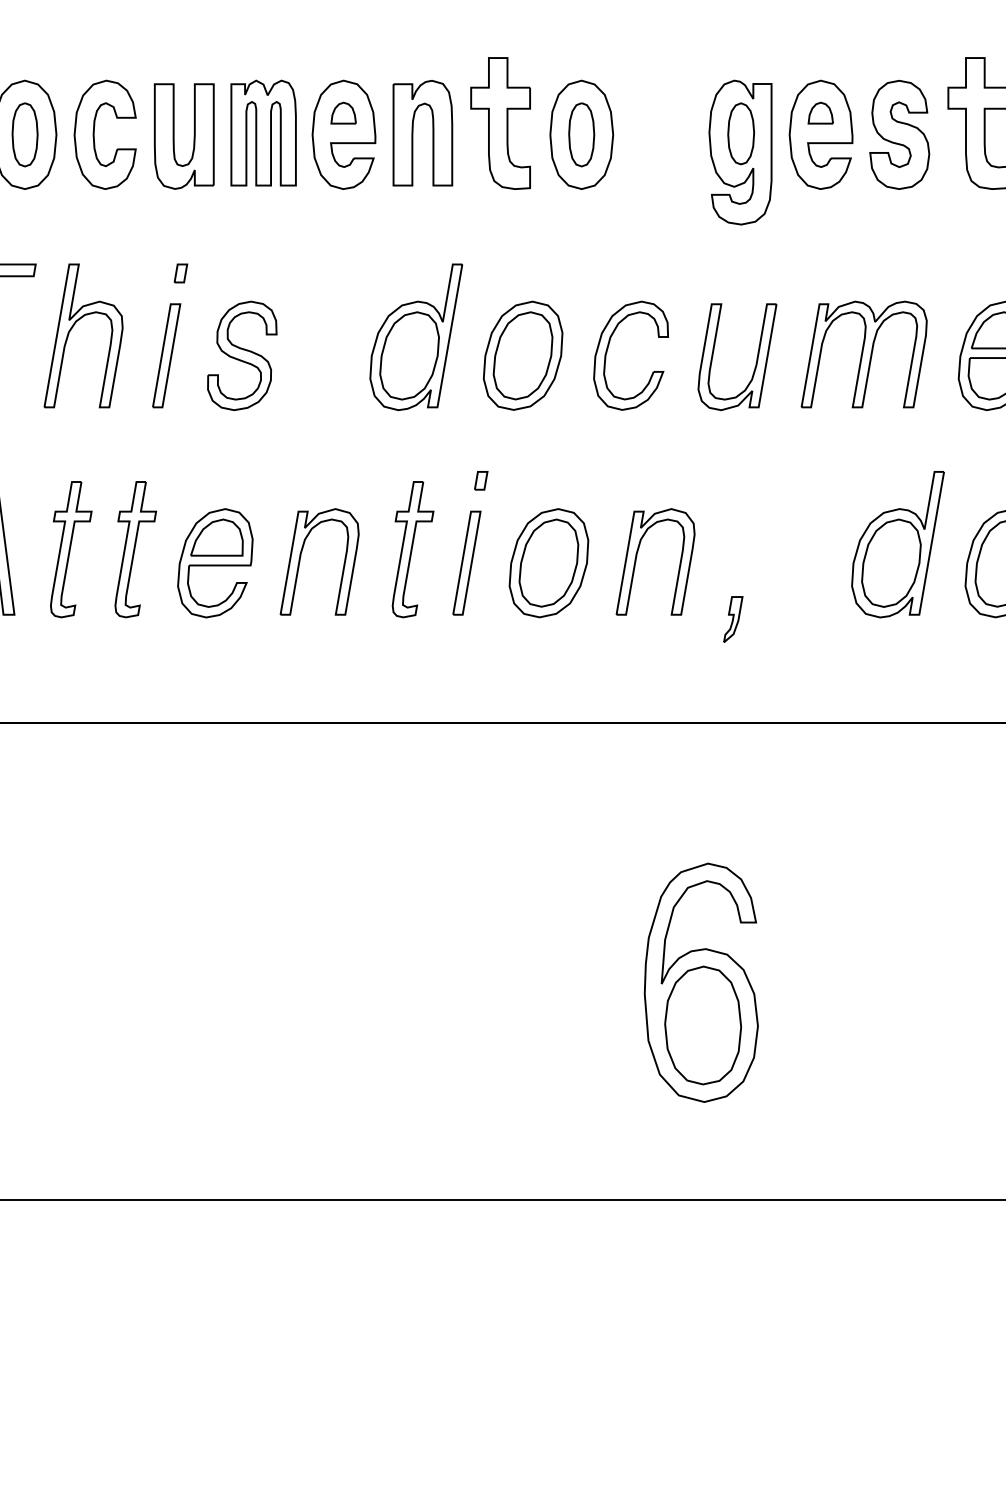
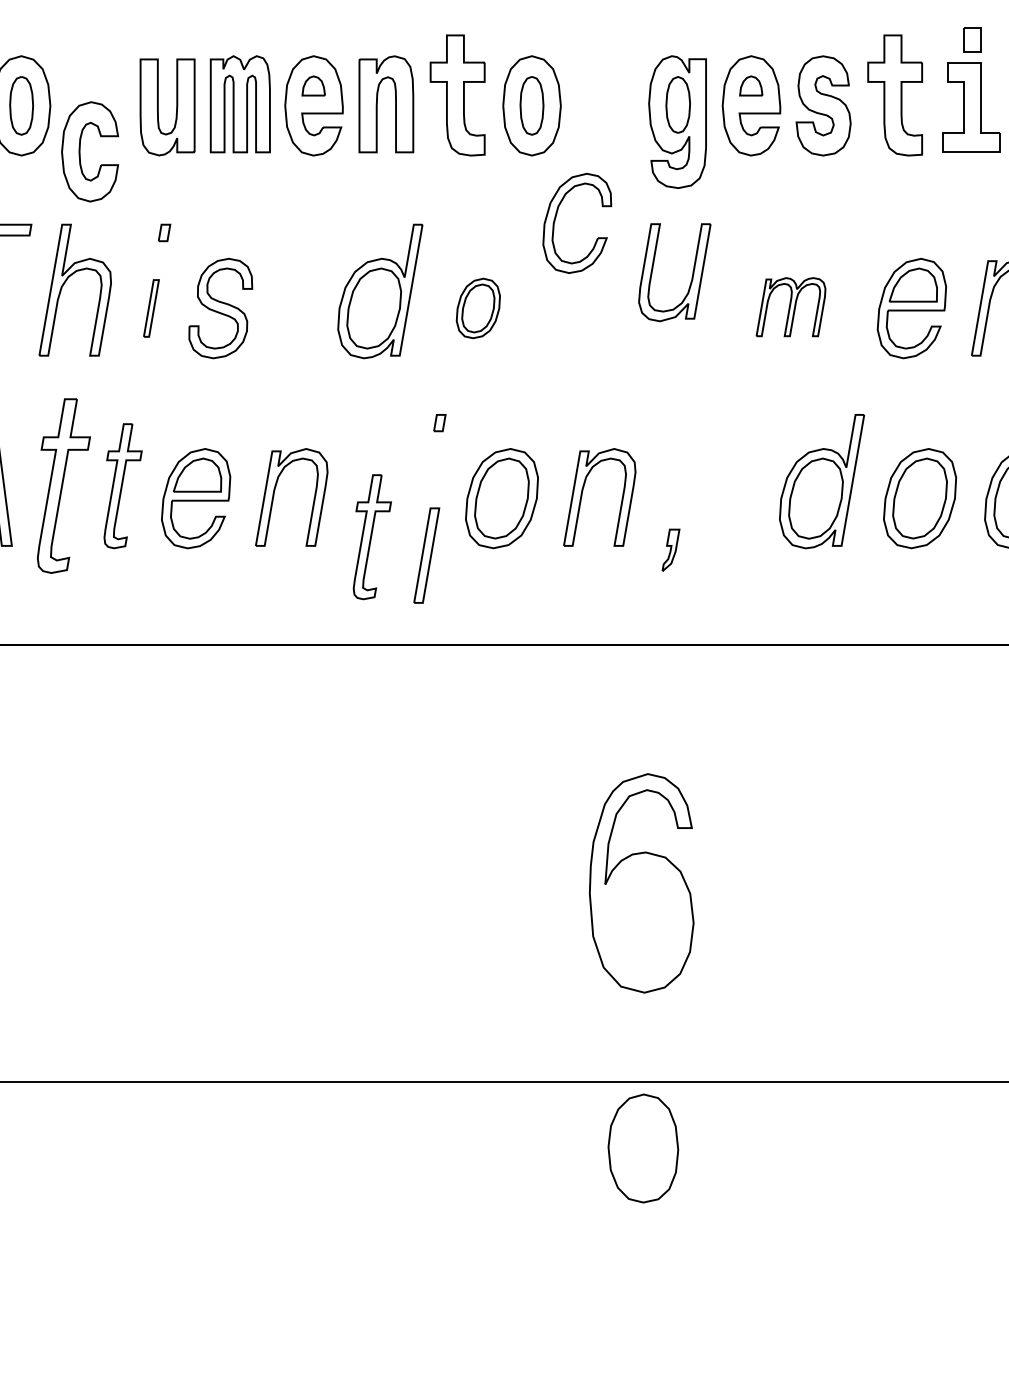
part: (94, 134) -> (80, 151), moved
part: (608, 349) -> (556, 217), moved
part: (863, 353) -> (790, 306), size x0.6
part: (166, 355) -> (151, 308), size x0.6
part: (523, 355) -> (478, 308), size x0.6
part: (755, 362) -> (691, 277), moved
part: (70, 549) -> (63, 486), size x1.4
part: (412, 549) -> (371, 537), moved
part: (466, 563) -> (426, 555), moved
part: (703, 1025) -> (643, 1148), moved

